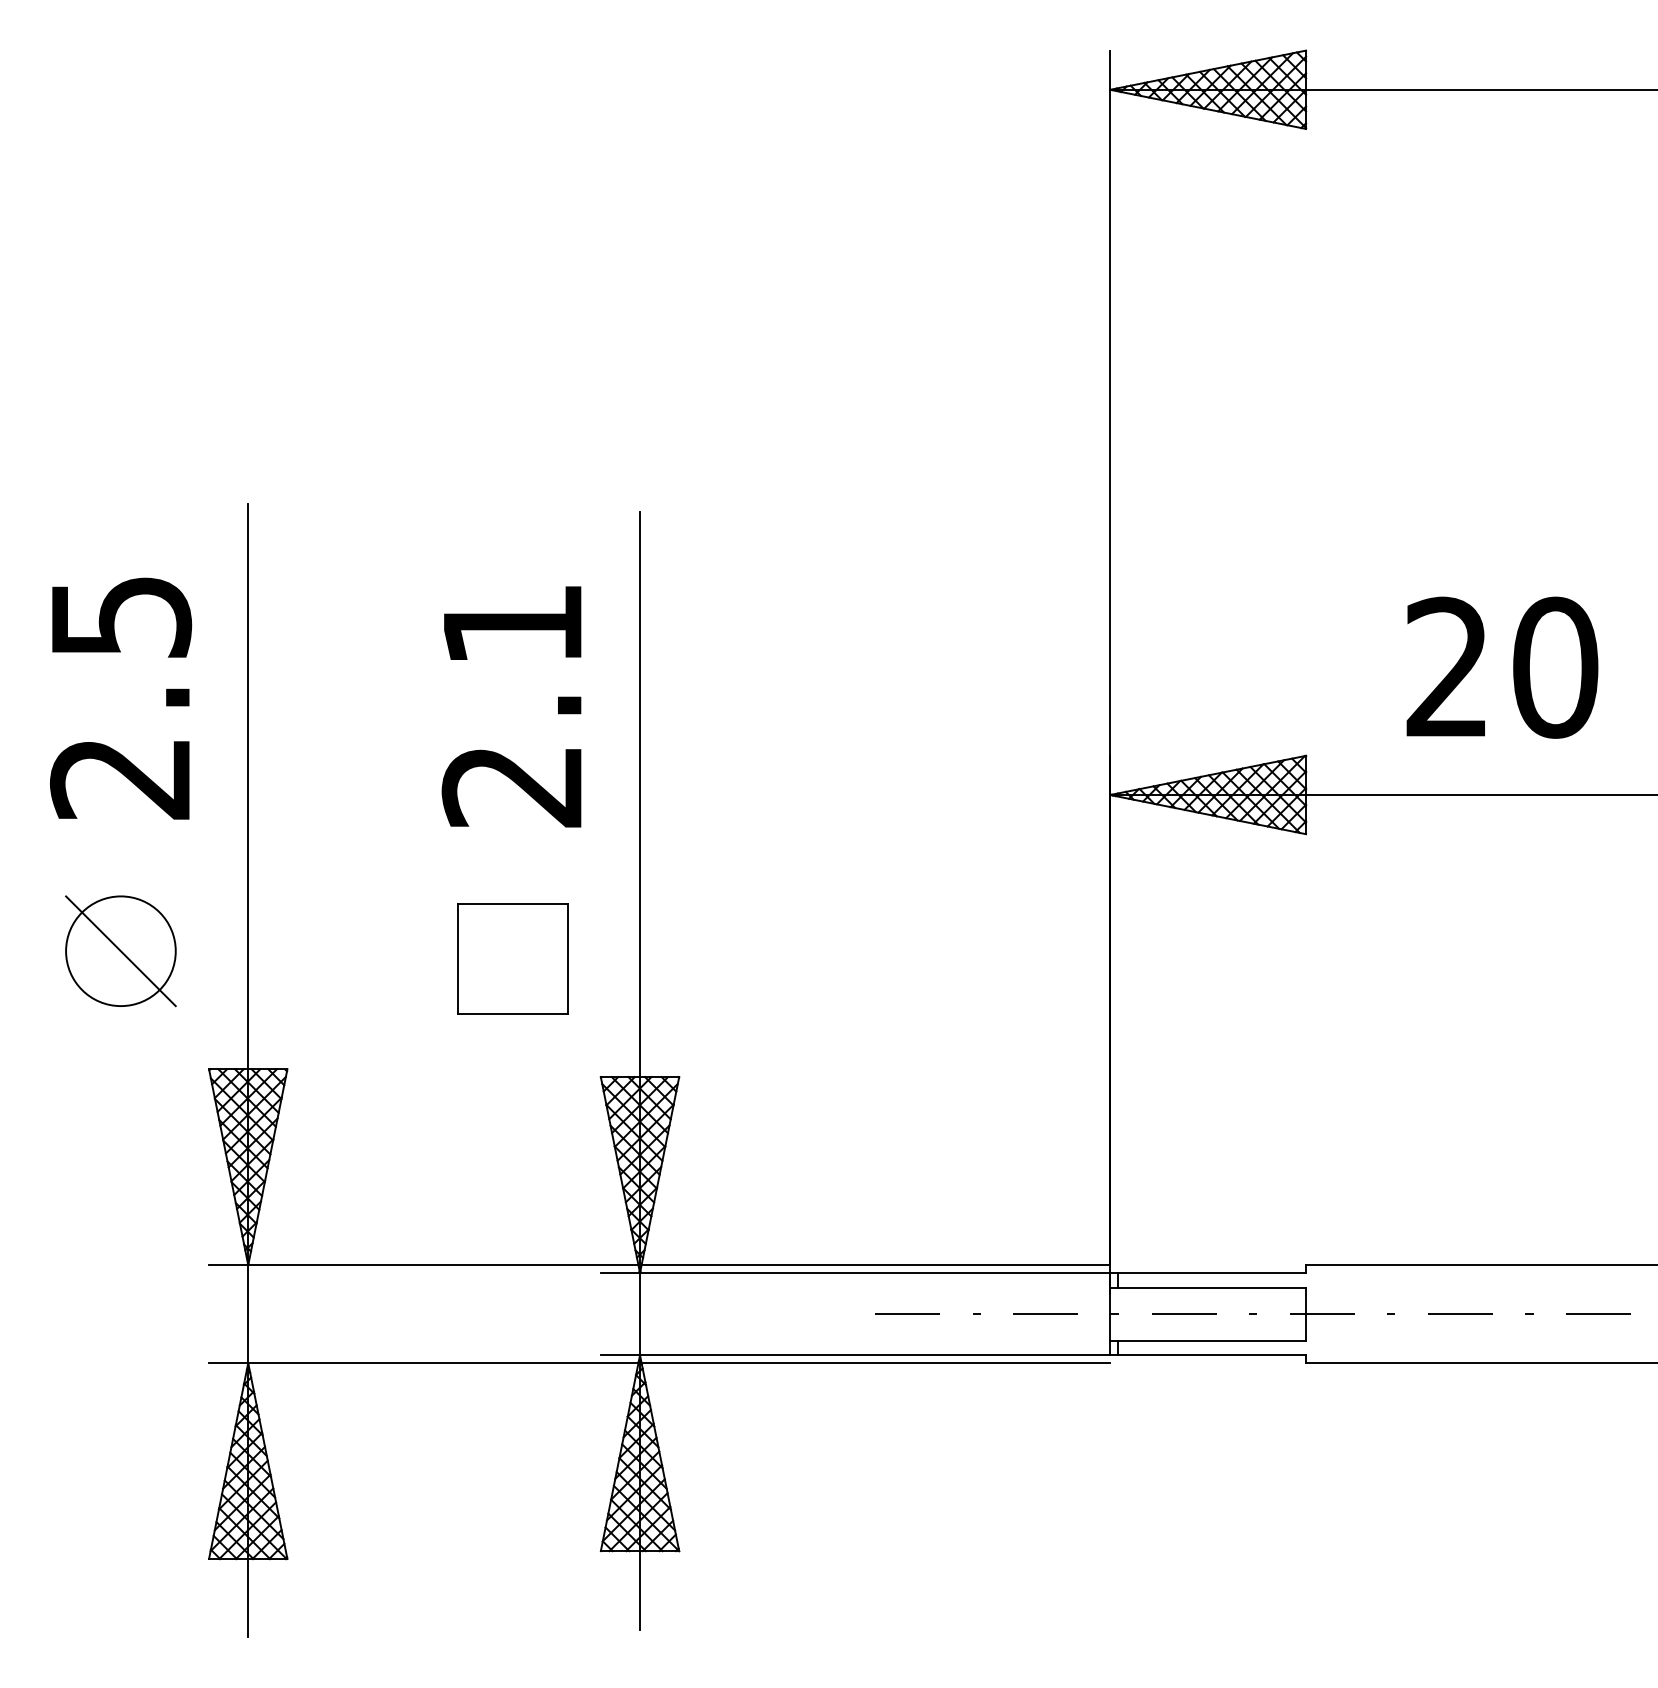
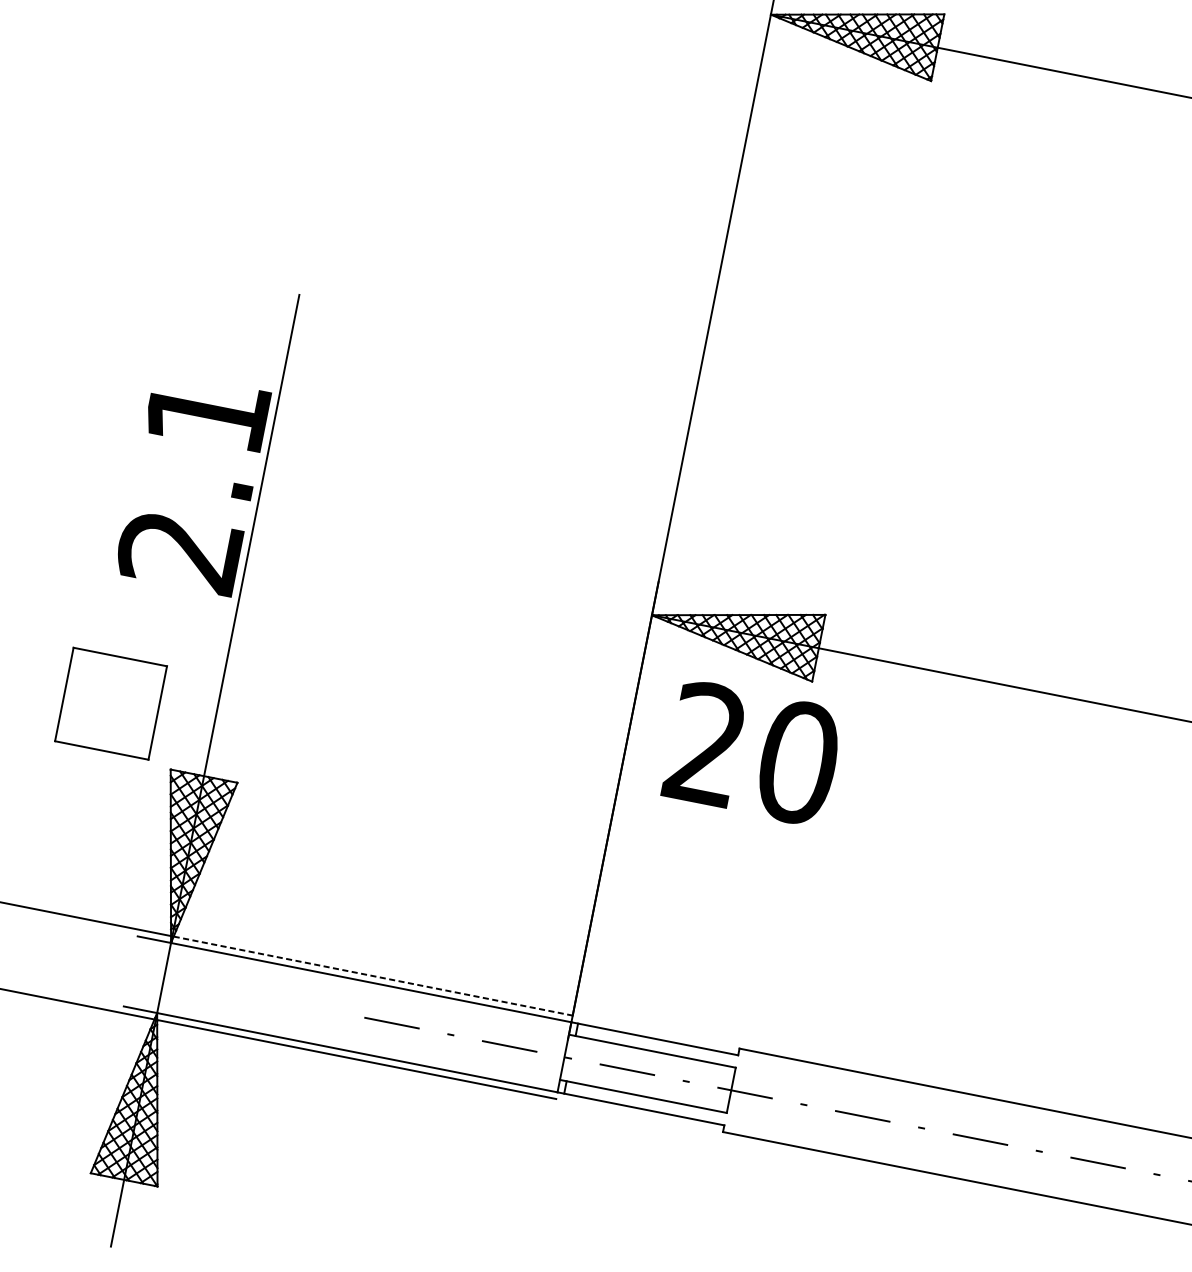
text: (1502, 667) -> (753, 753), moved
text: (511, 706) -> (192, 483), moved
part: (512, 958) -> (110, 703), moved
line: (876, 1265) -> (373, 976), solid -> dashed

